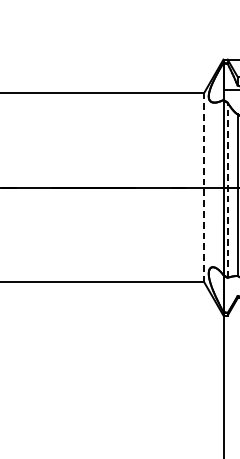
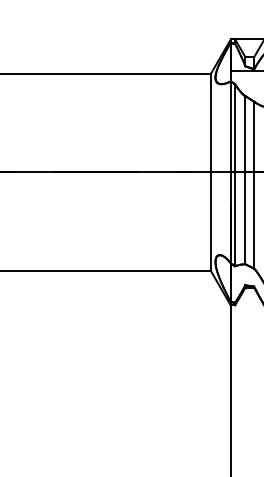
line: (203, 186) -> (210, 171), dashed -> solid
line: (228, 190) -> (235, 175), dashed -> solid

